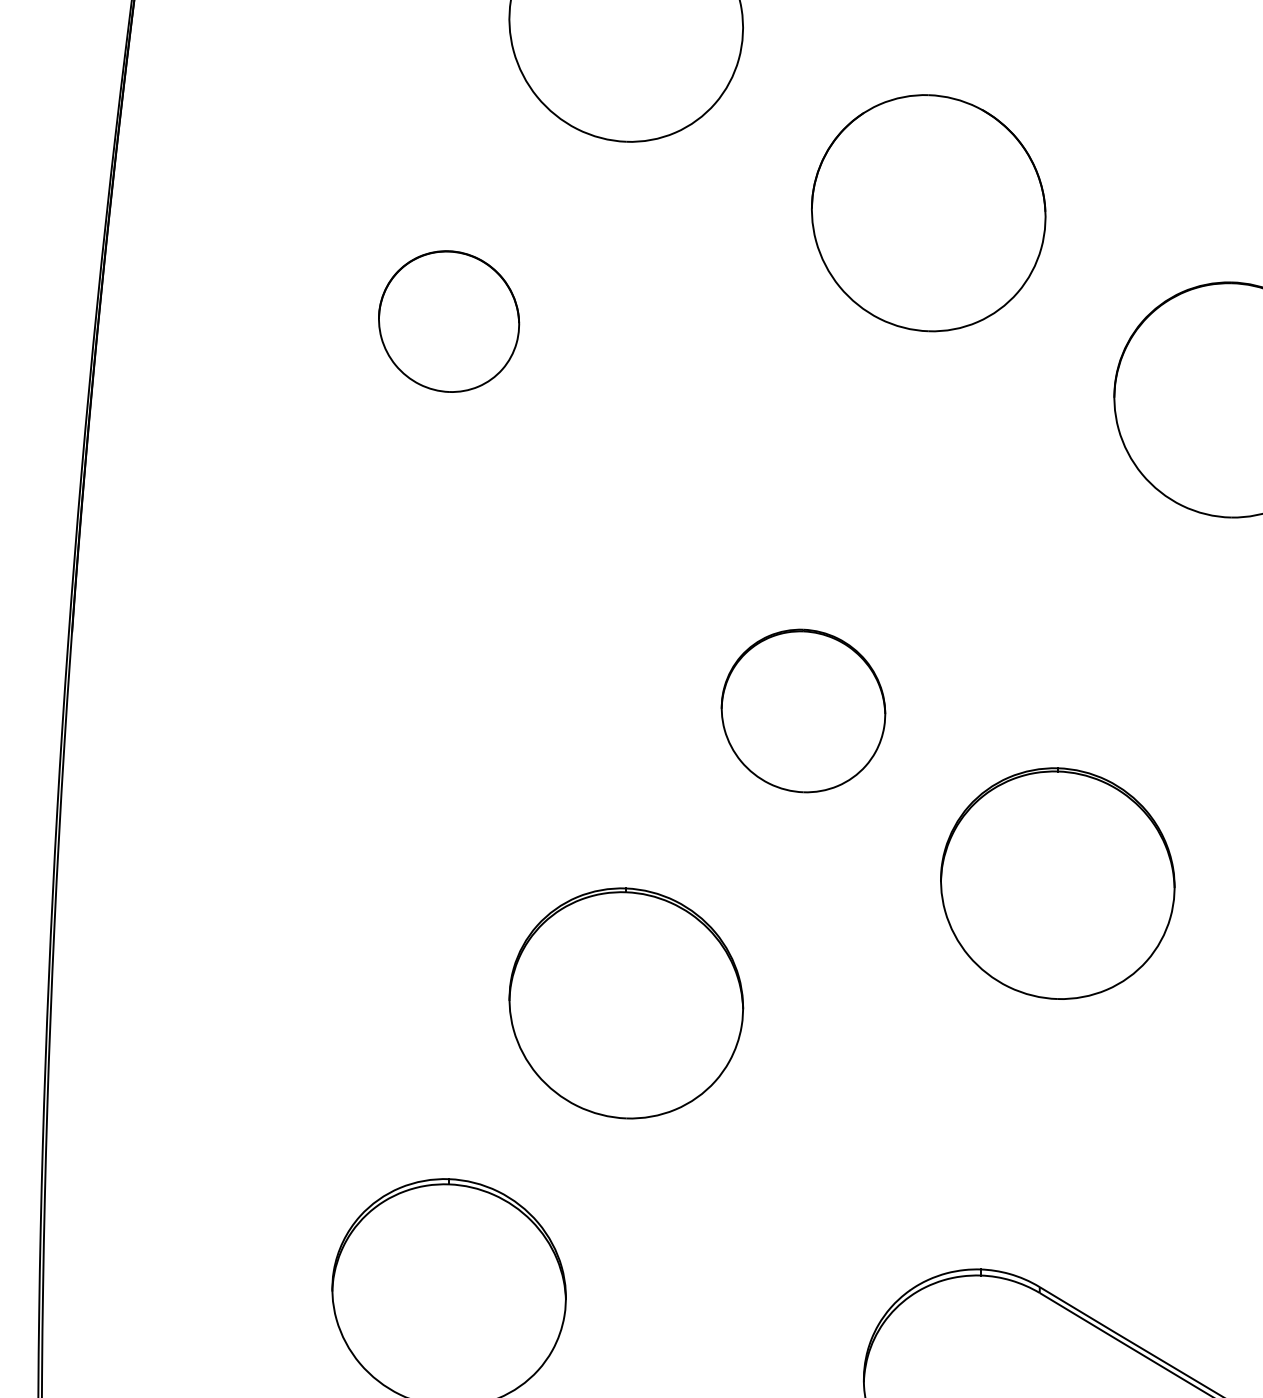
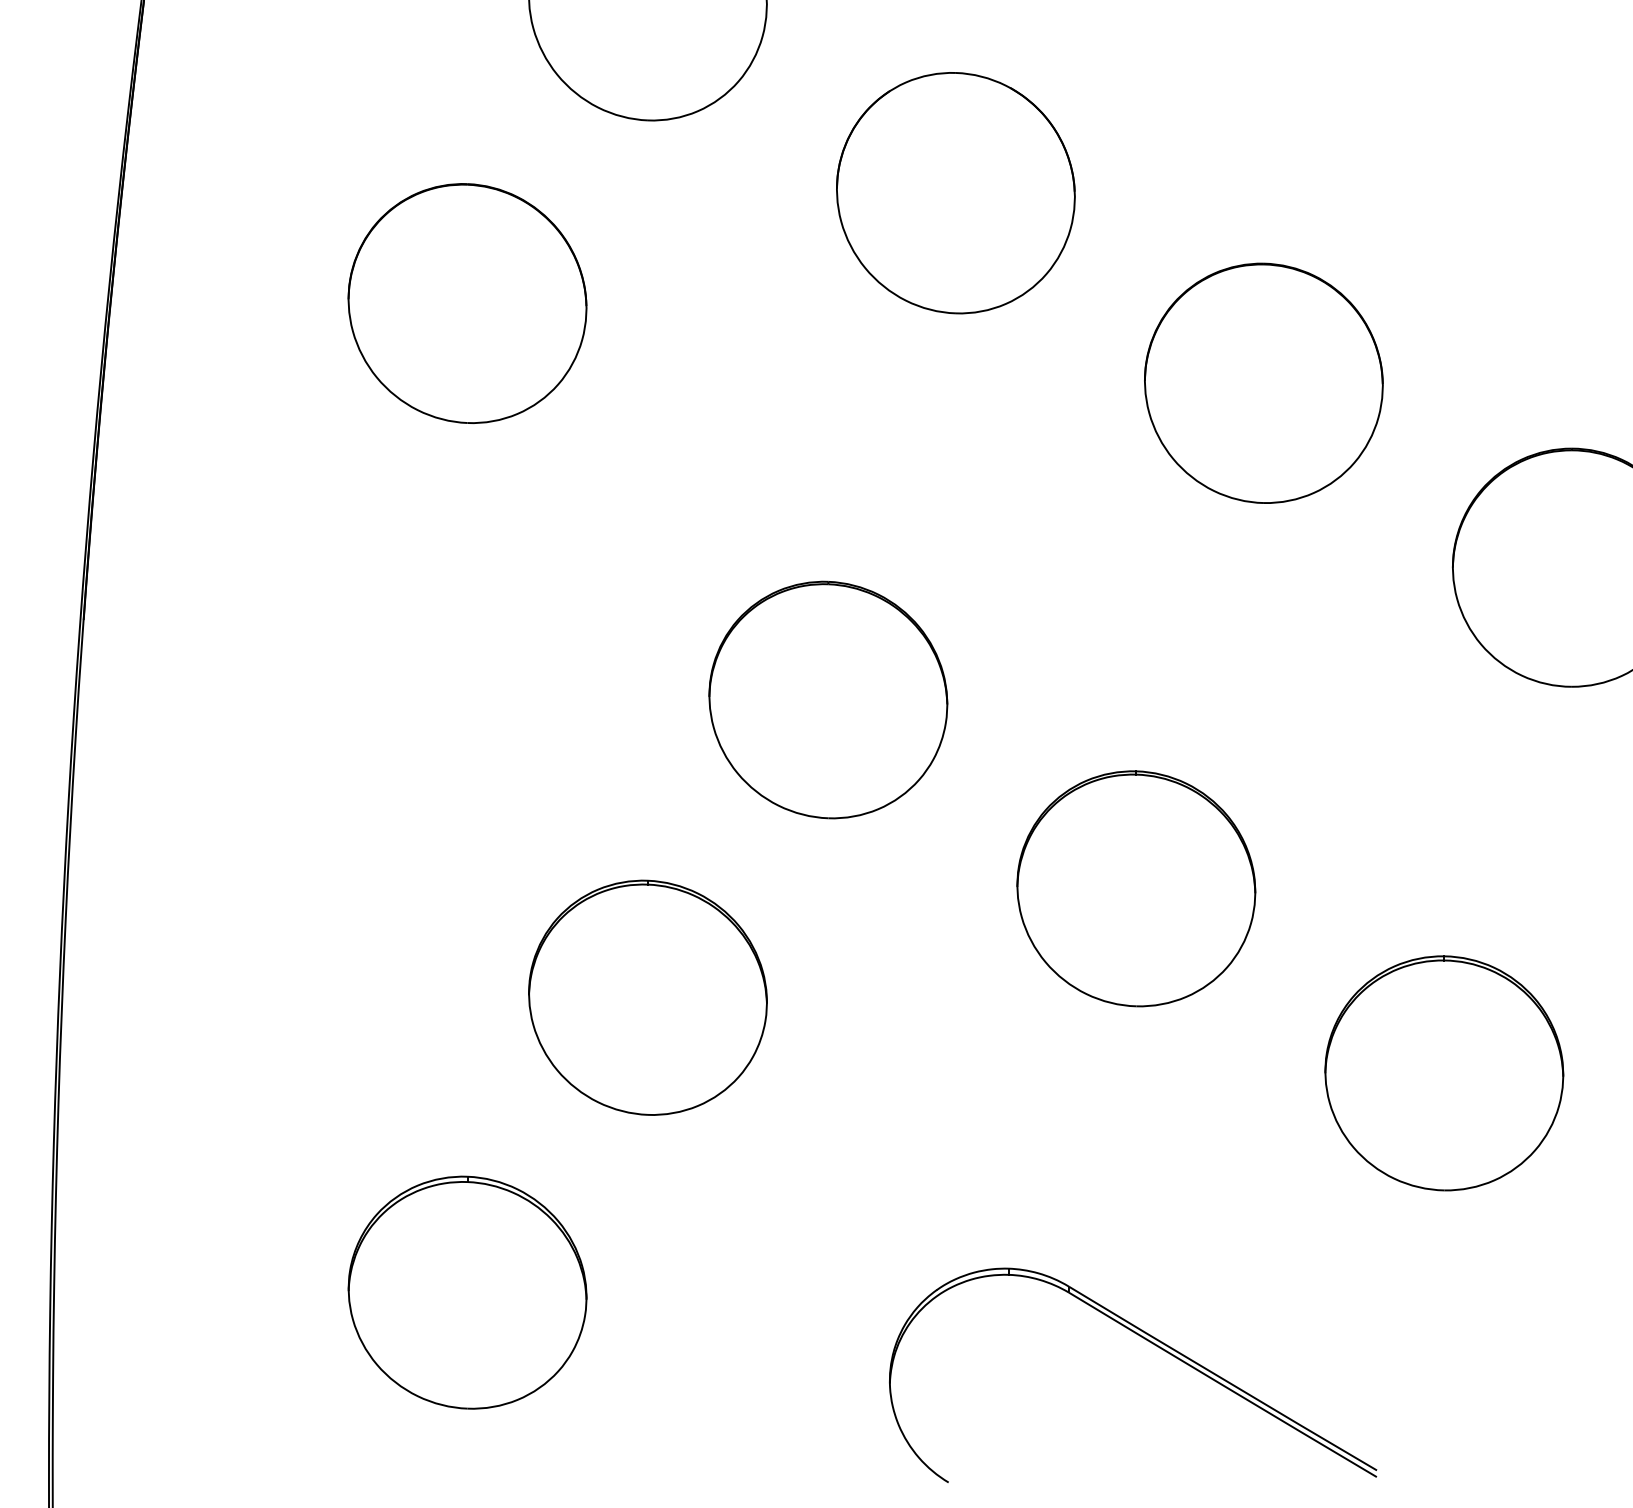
part: (449, 321) -> (467, 303), size x1.67
part: (803, 710) -> (828, 699), size x1.43
part: (1057, 883) -> (1136, 888), moved

